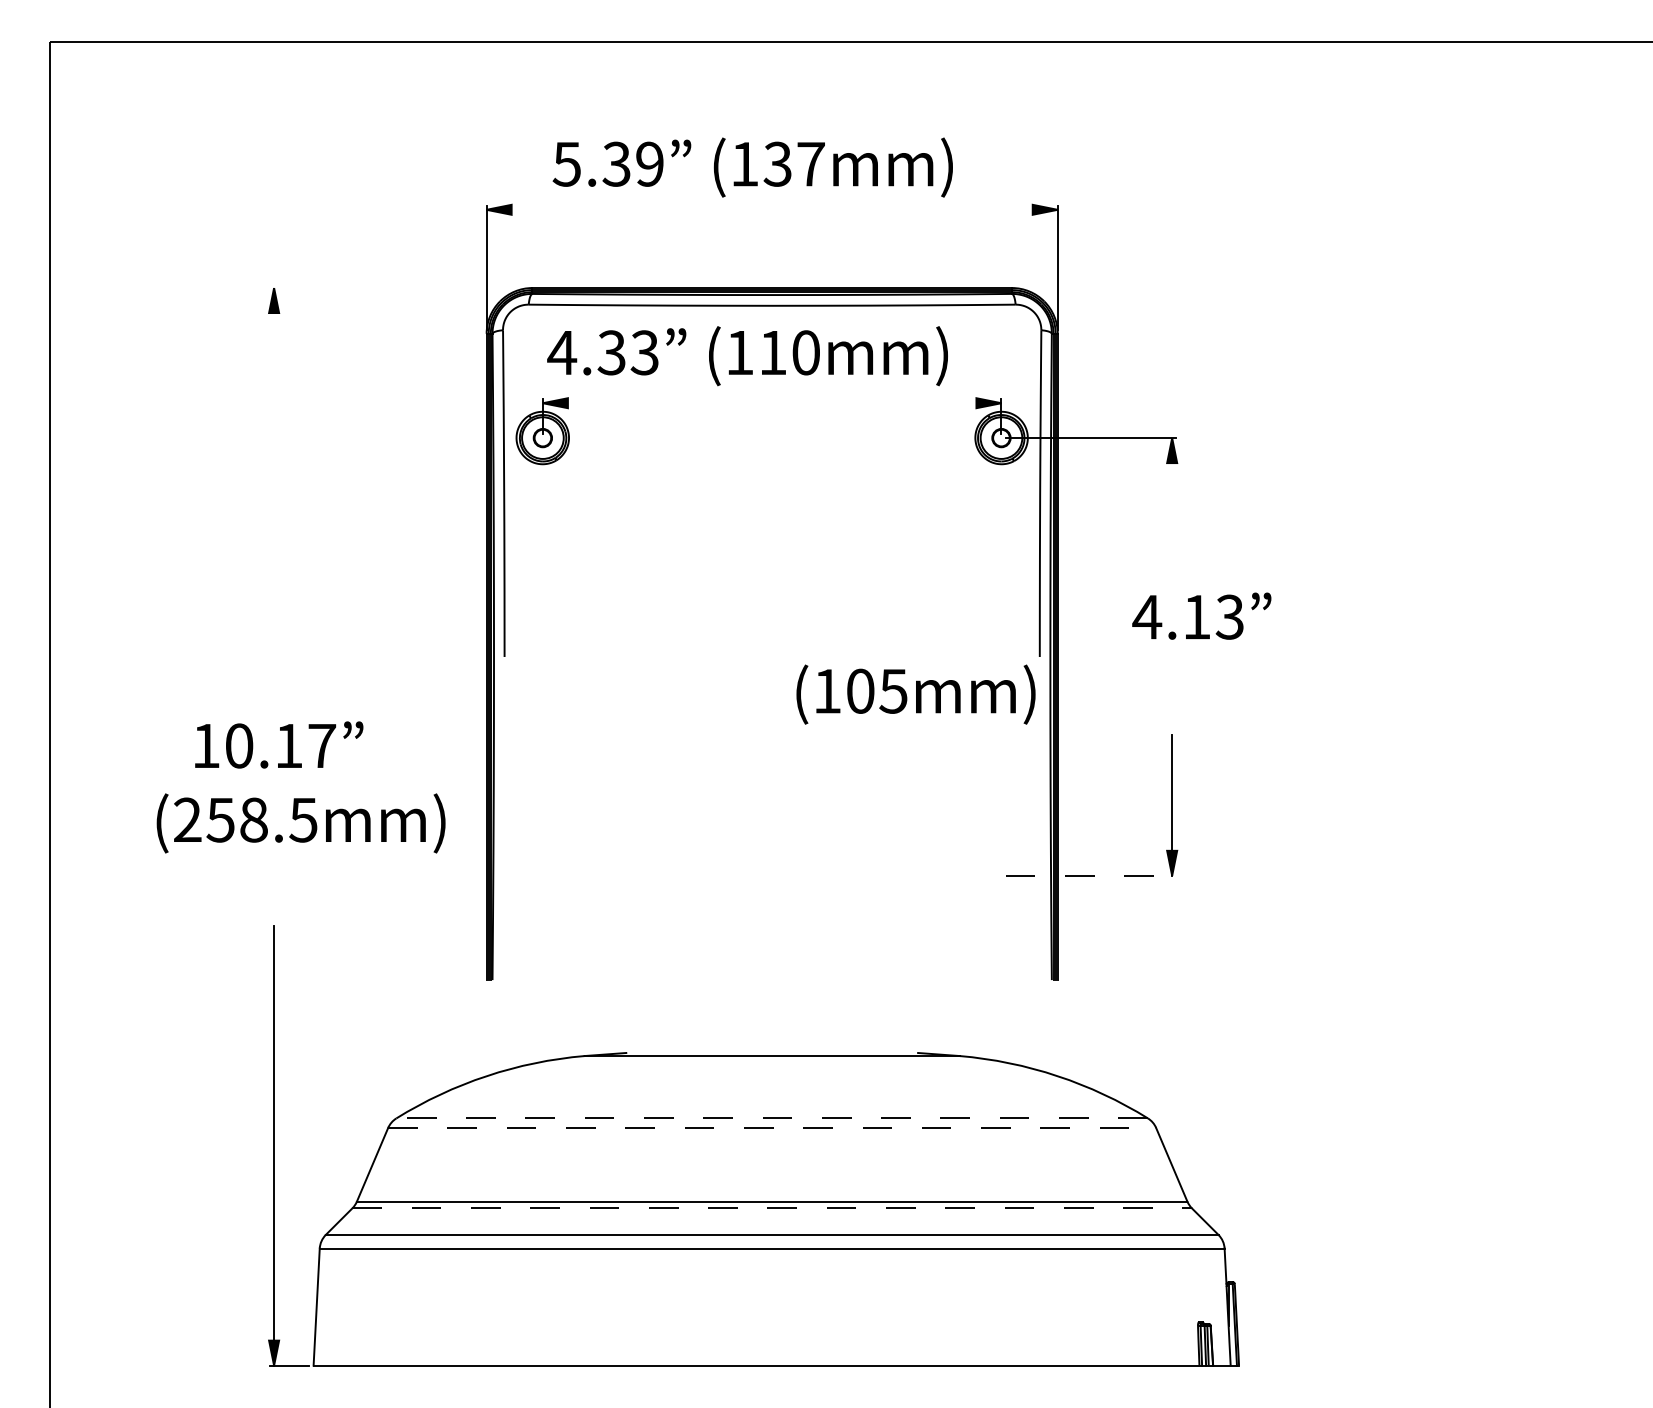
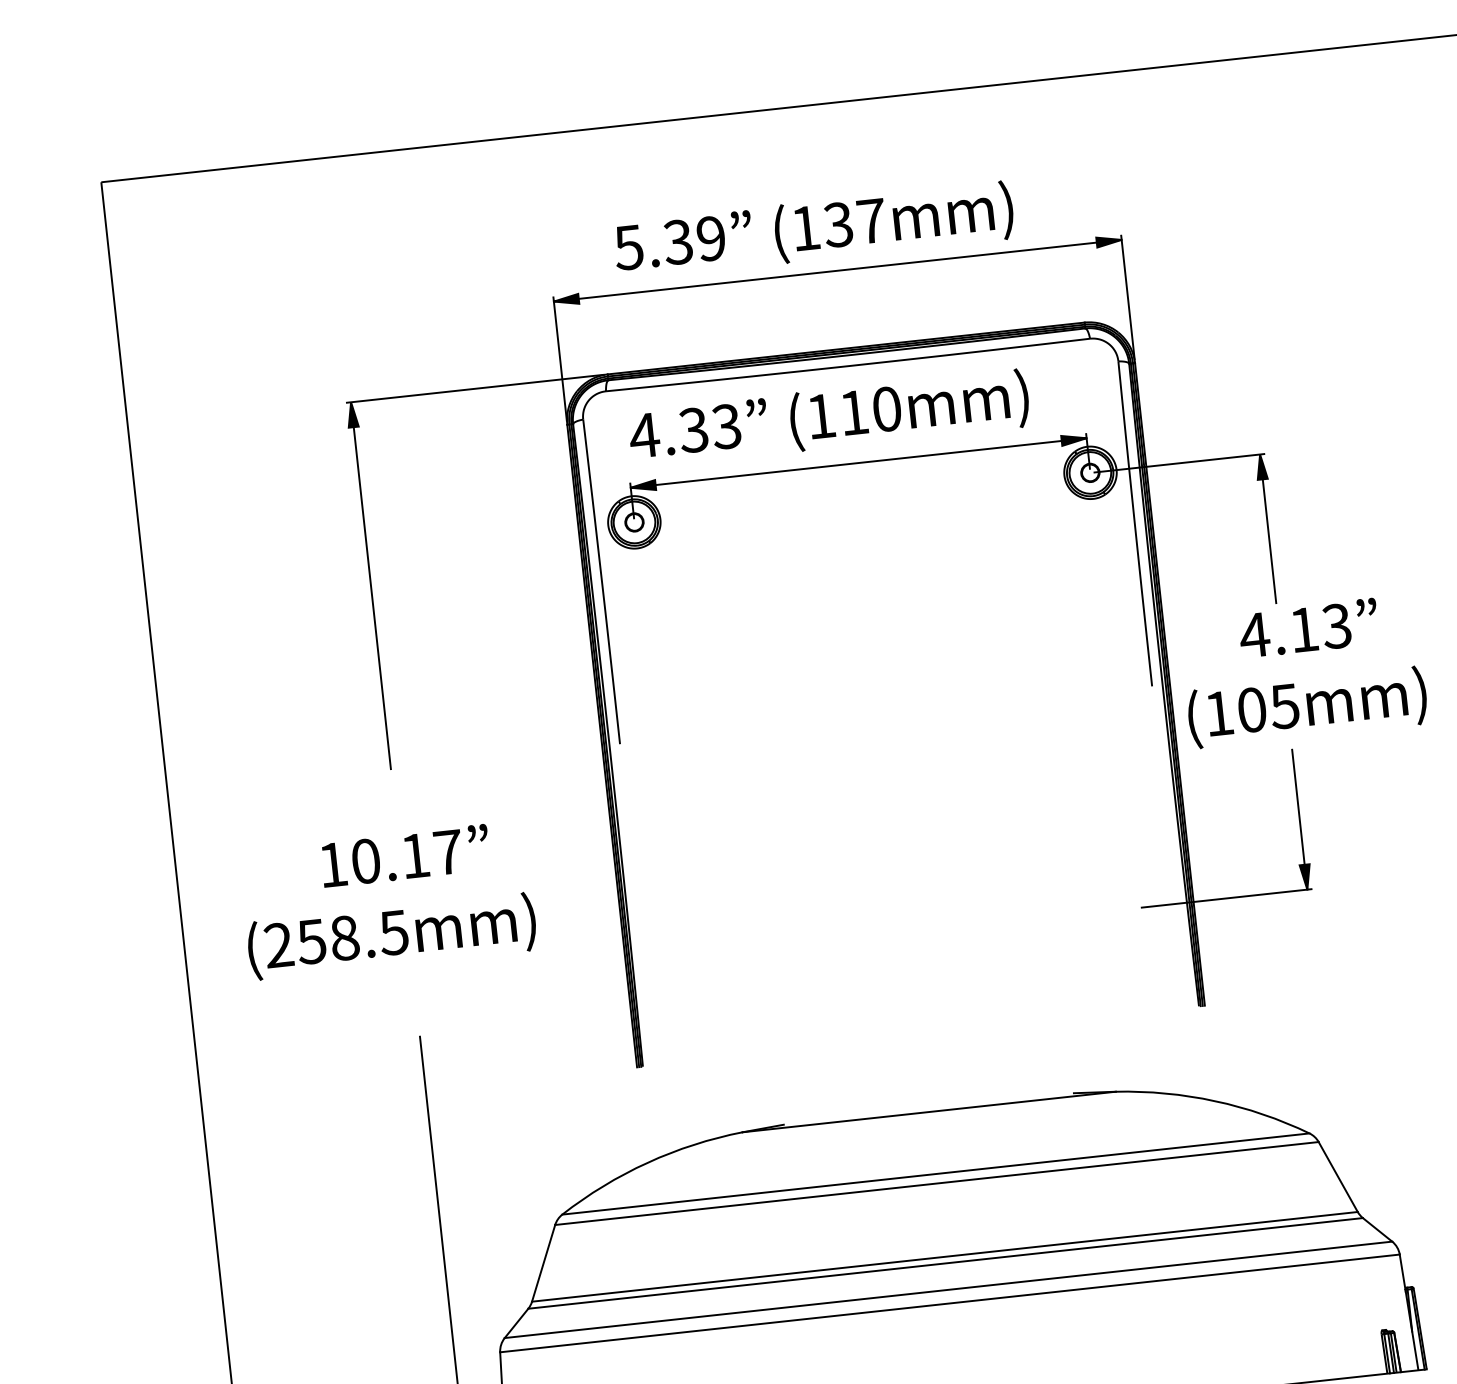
line: (771, 209) -> (837, 270), added
line: (398, 288) -> (474, 389), added
line: (771, 403) -> (858, 463), added
line: (274, 482) -> (372, 595), added
line: (1172, 516) -> (1268, 532), added
text: (915, 694) -> (1306, 707), moved
text: (300, 823) -> (391, 936), moved
line: (1091, 875) -> (1227, 898), dashed -> solid
line: (772, 1118) -> (936, 1174), dashed -> solid
line: (772, 1127) -> (937, 1183), dashed -> solid
line: (772, 1208) -> (945, 1263), dashed -> solid

